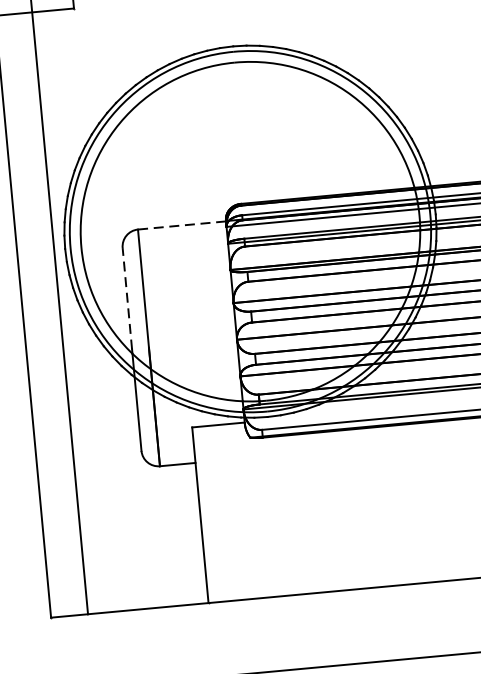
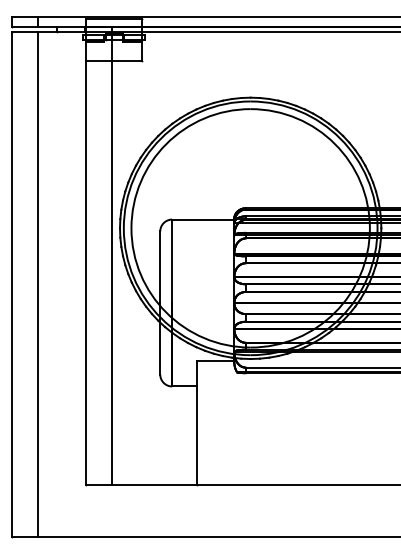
line: (180, 225) -> (202, 219), dashed -> solid
line: (127, 299) -> (160, 267), dashed -> solid

